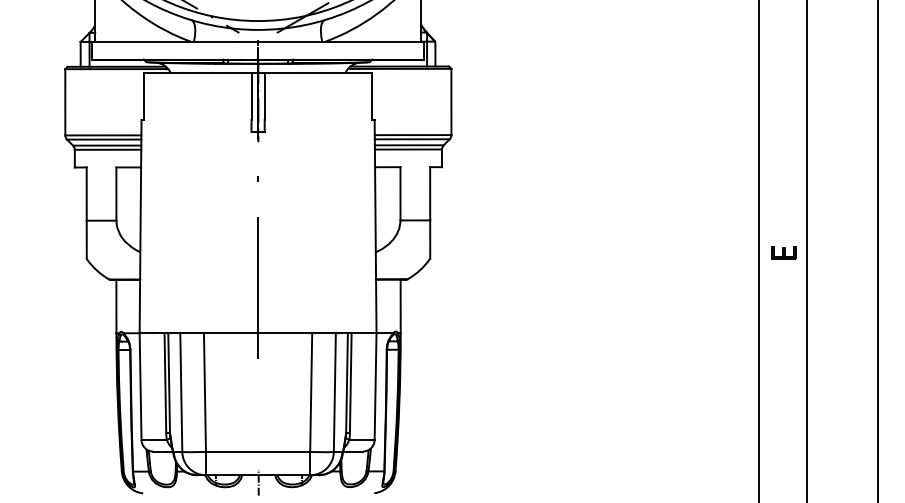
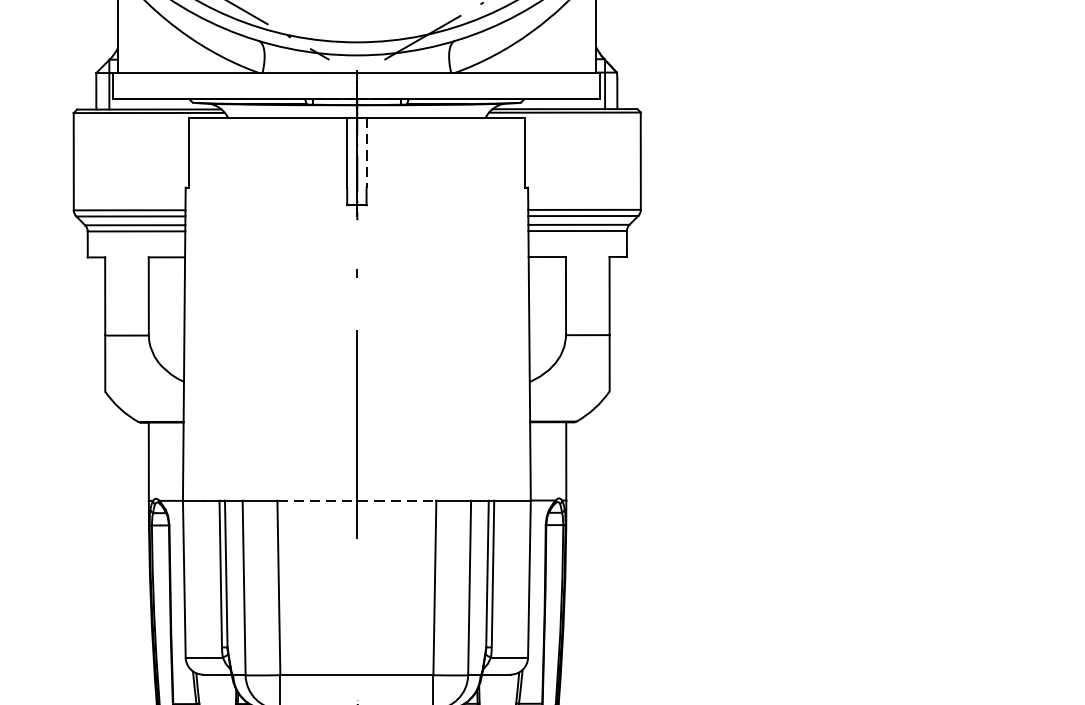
line: (264, 96) -> (366, 153), solid -> dashed
line: (258, 333) -> (357, 501), solid -> dashed

